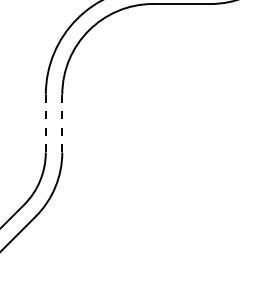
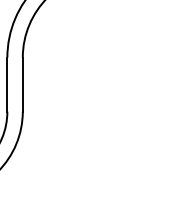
line: (45, 123) -> (7, 84), dashed -> solid
line: (62, 123) -> (22, 84), dashed -> solid

